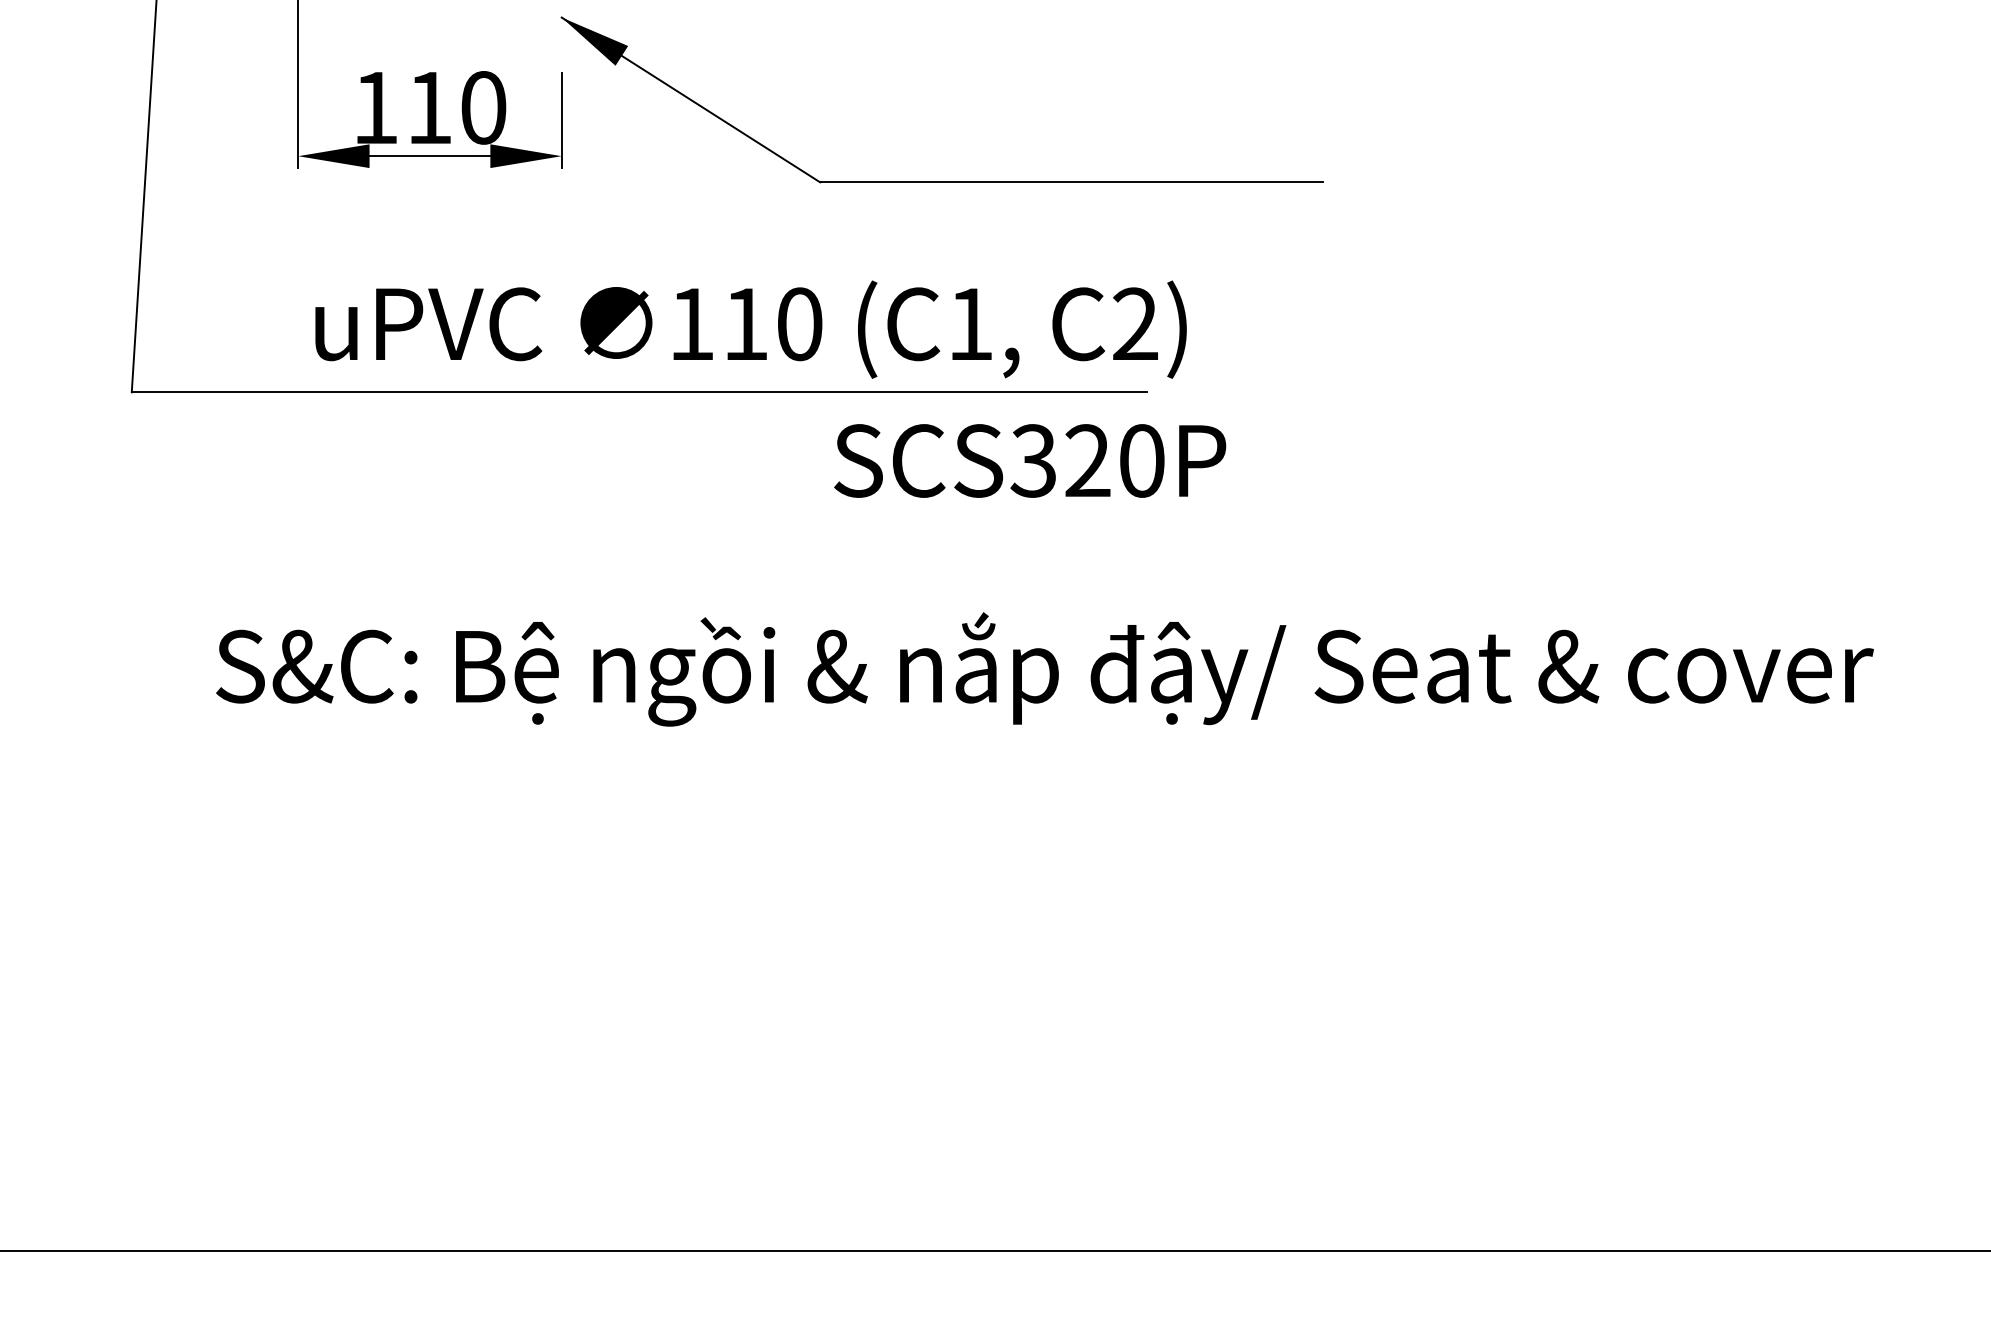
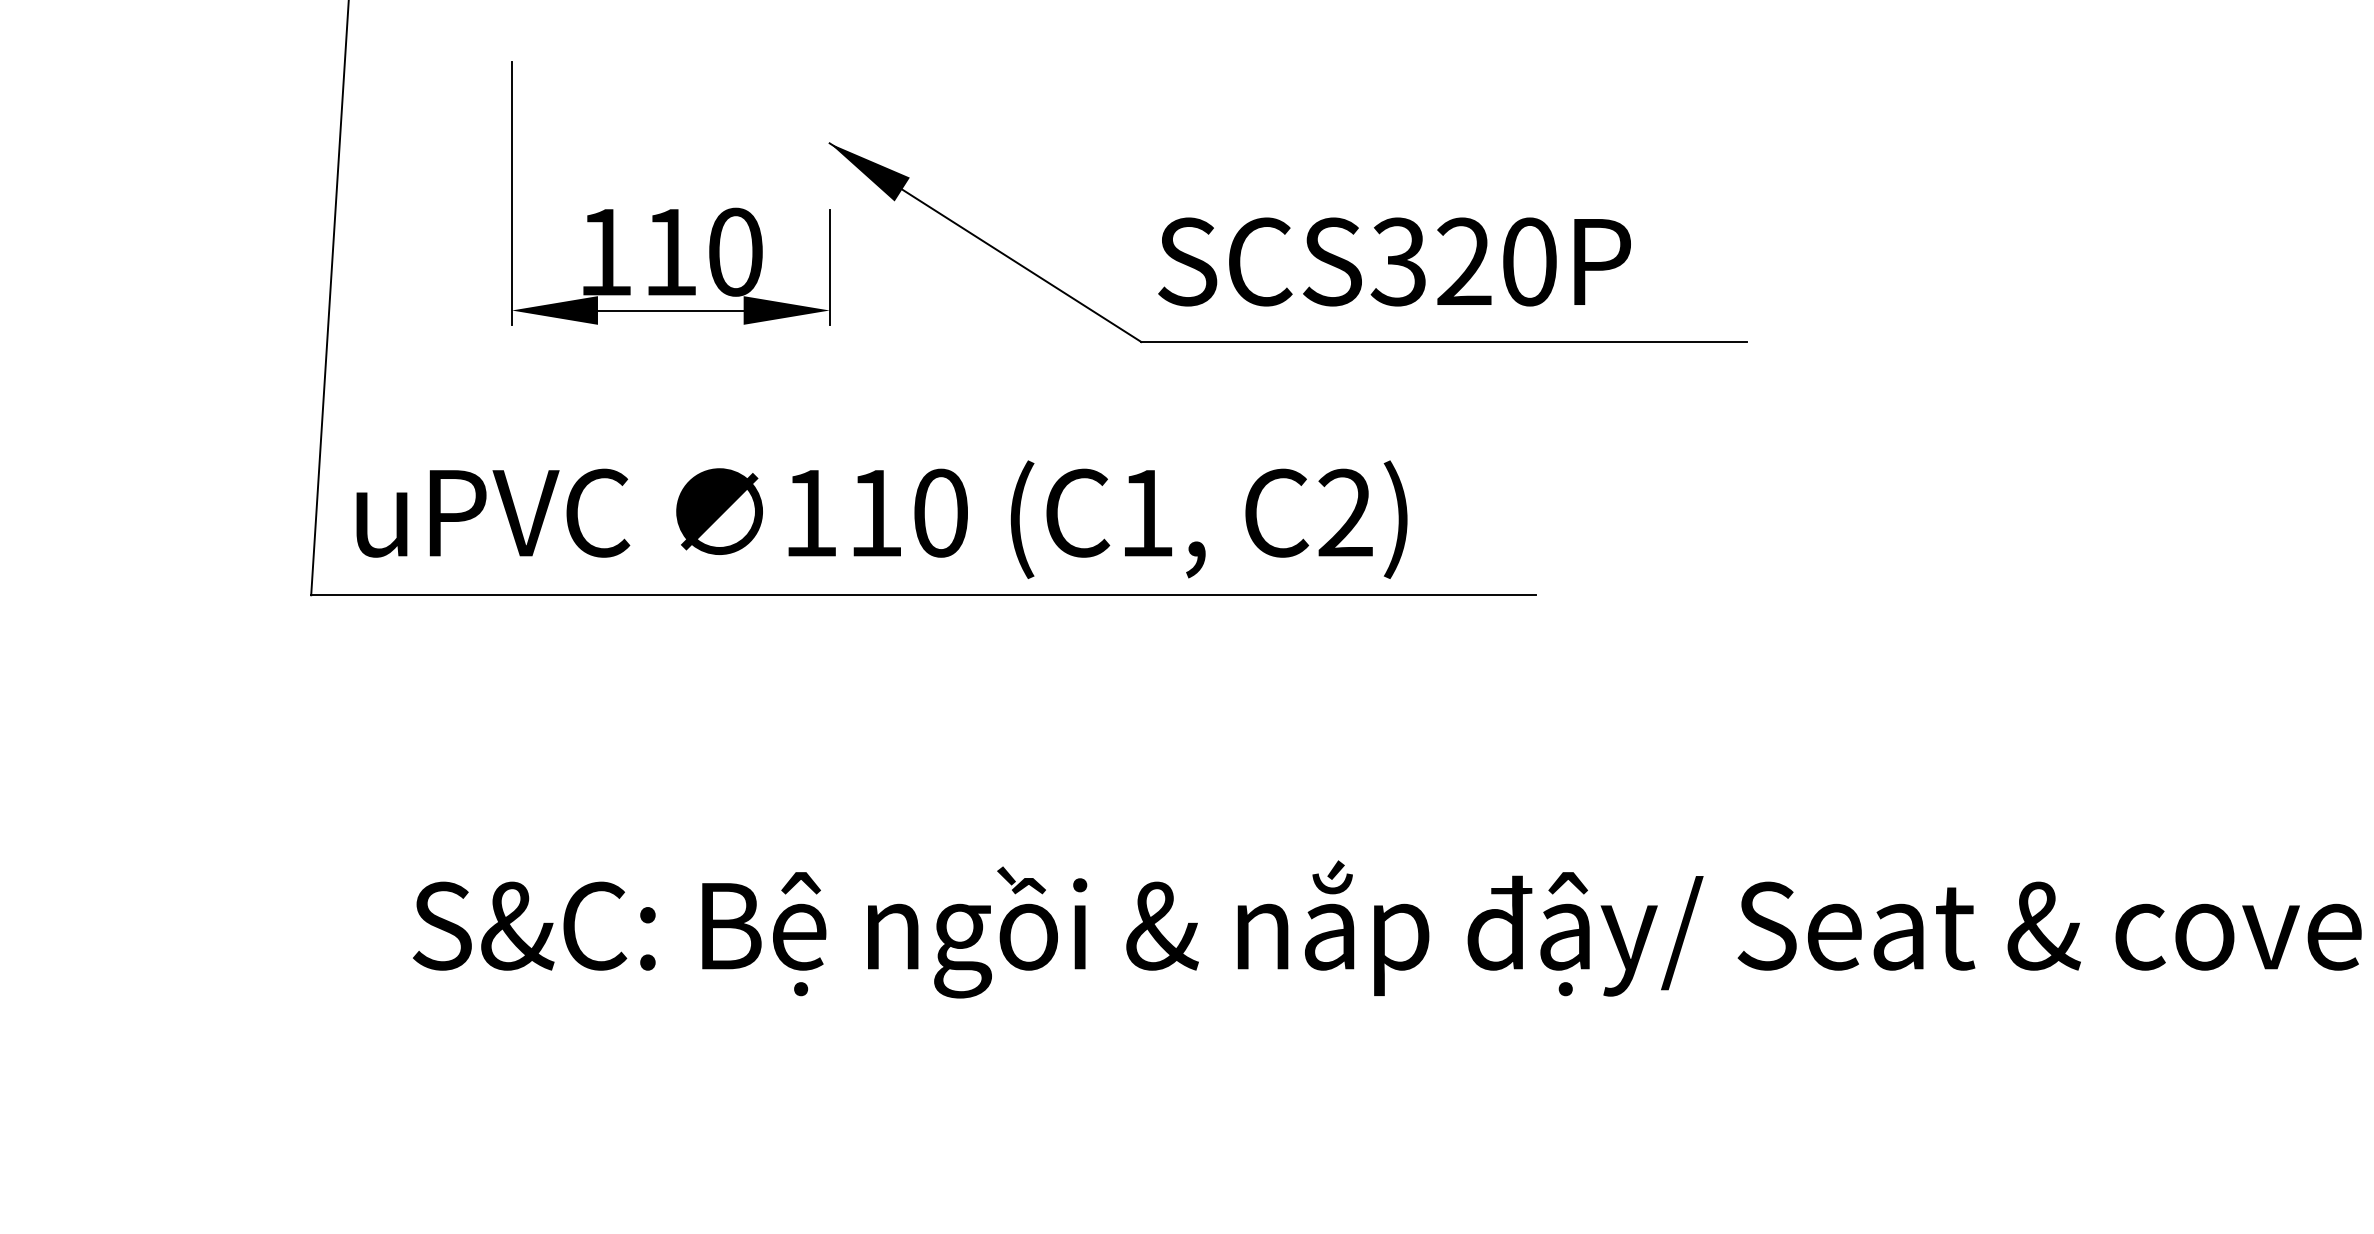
text: (750, 329) -> (881, 519), moved
text: (1030, 460) -> (1395, 261), moved

